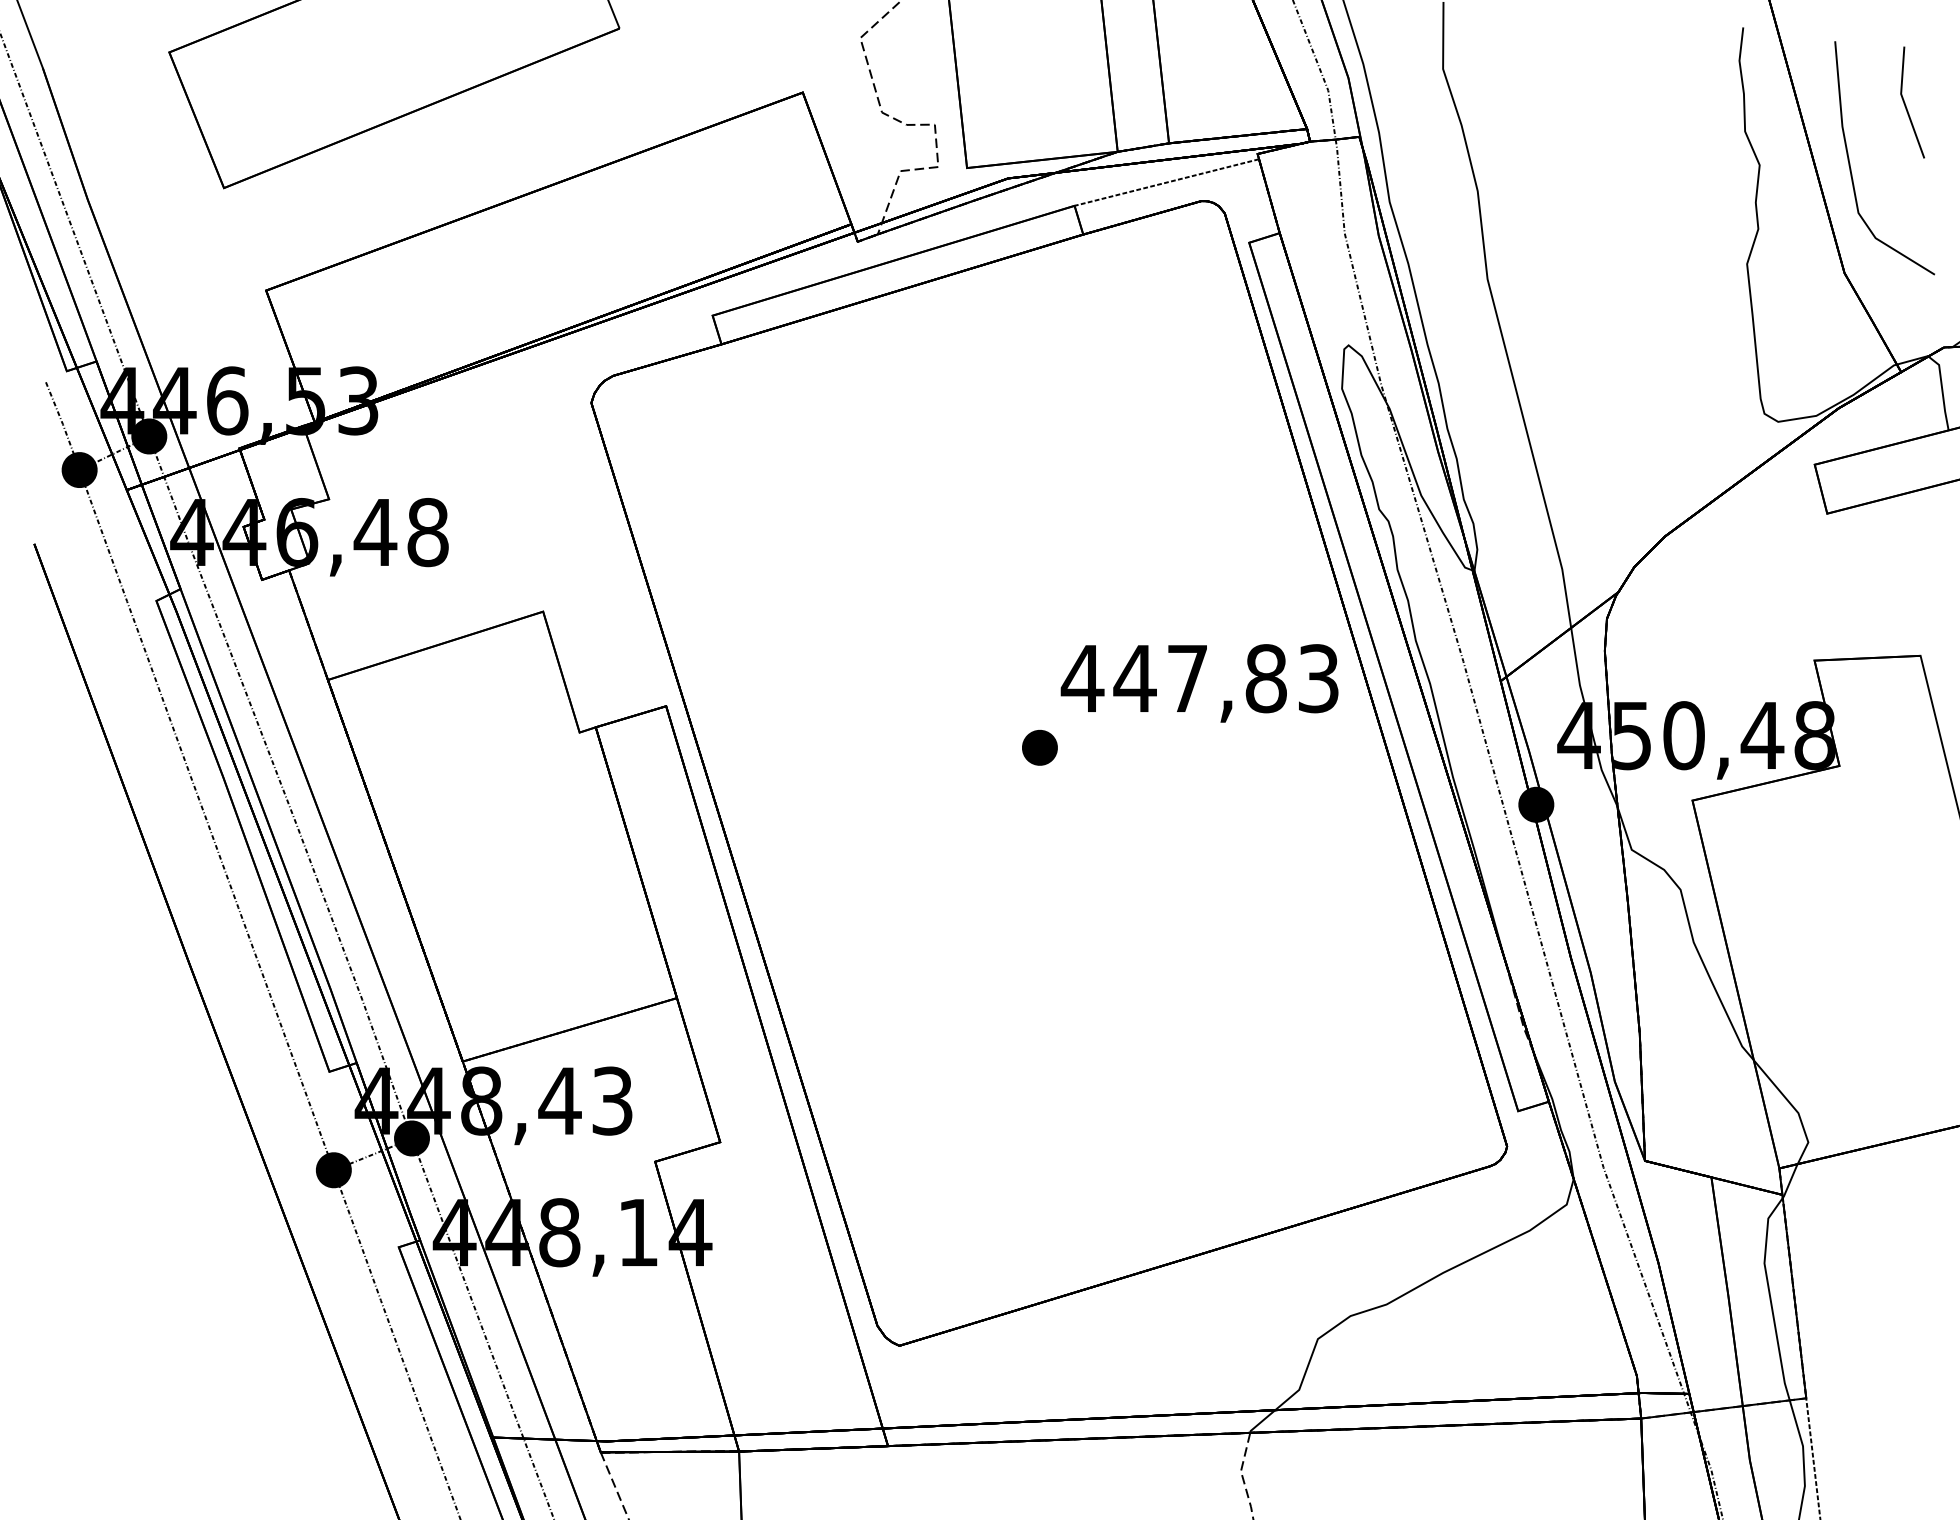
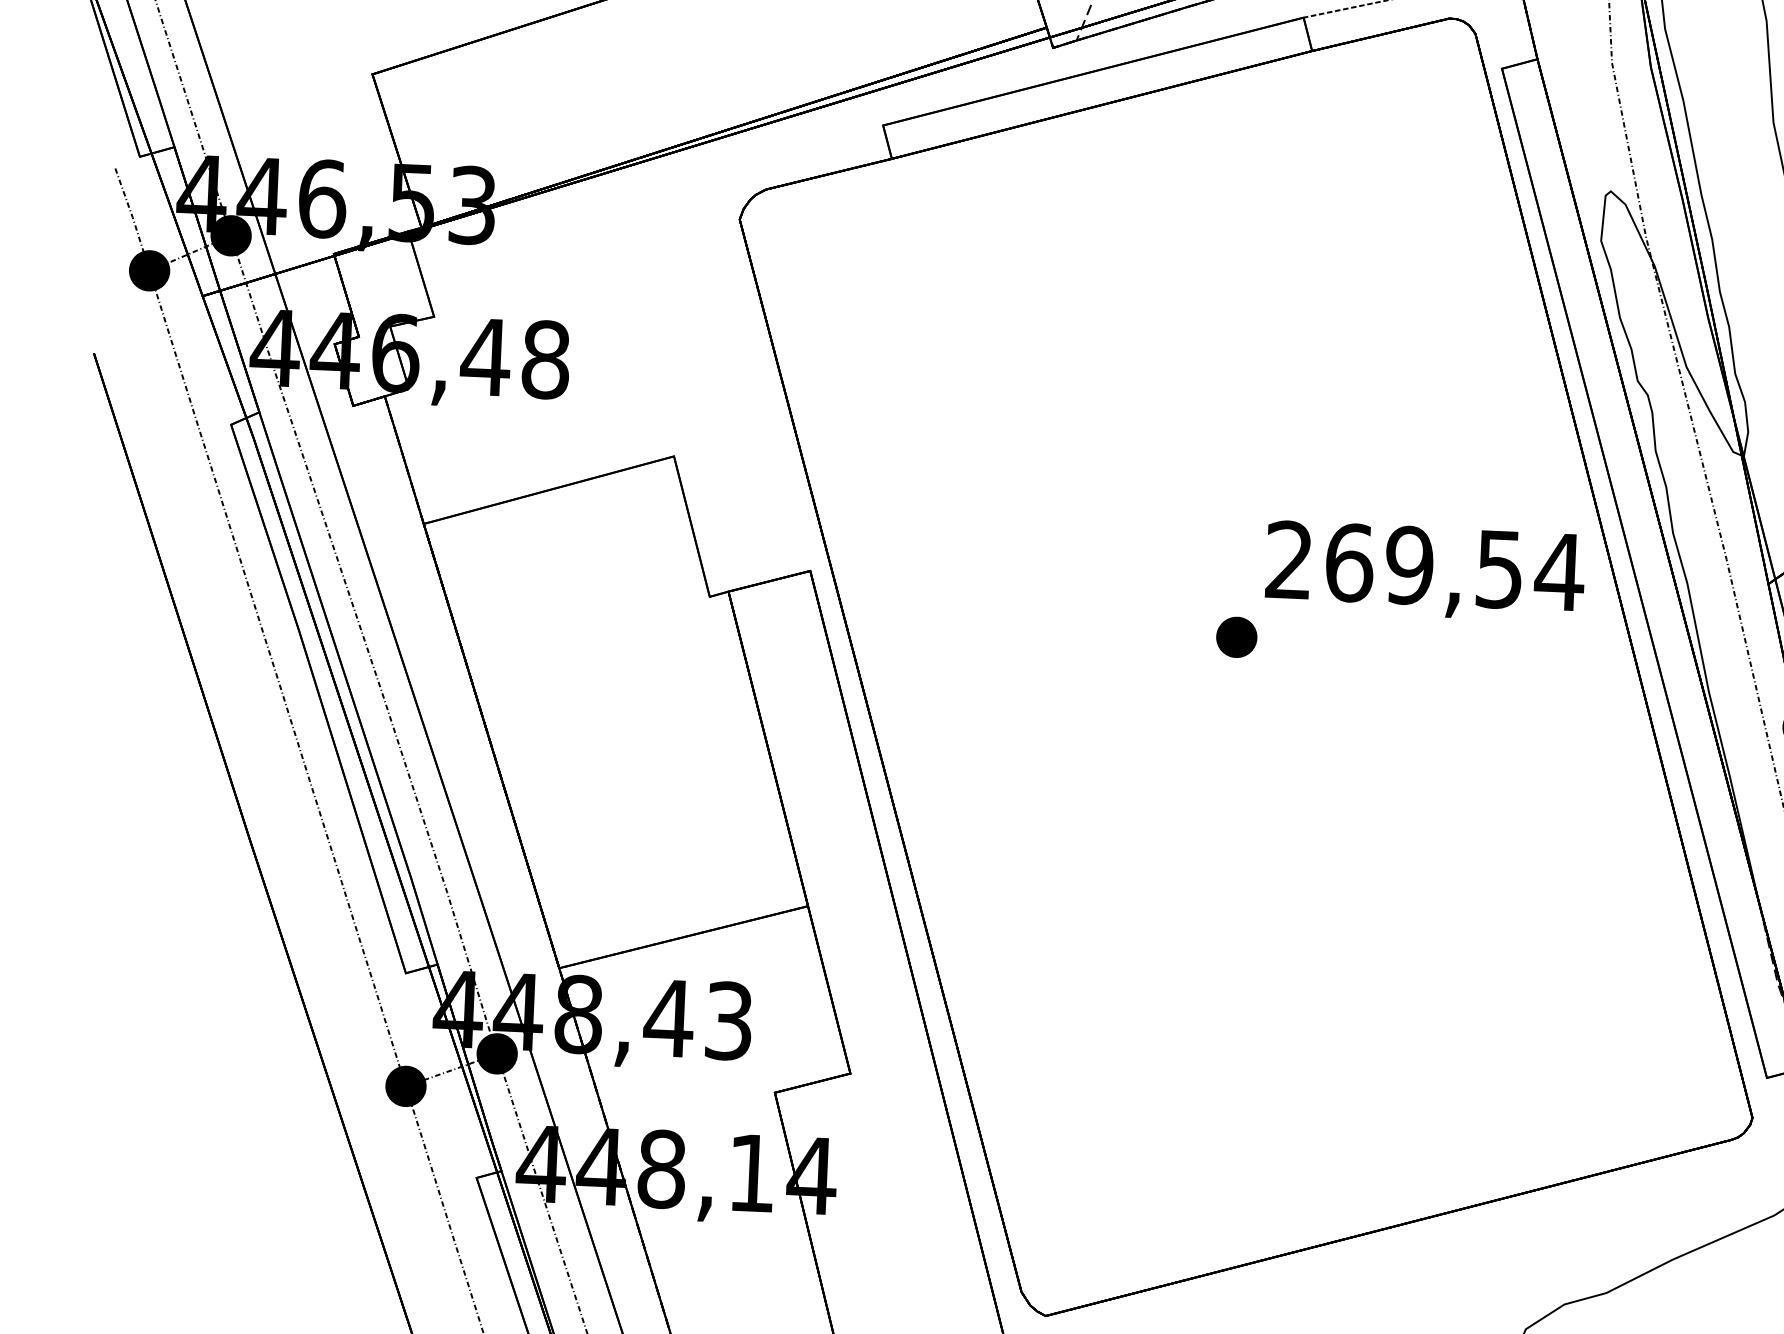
text: (1200, 678) -> (1424, 565), 447,83 -> 269,54

